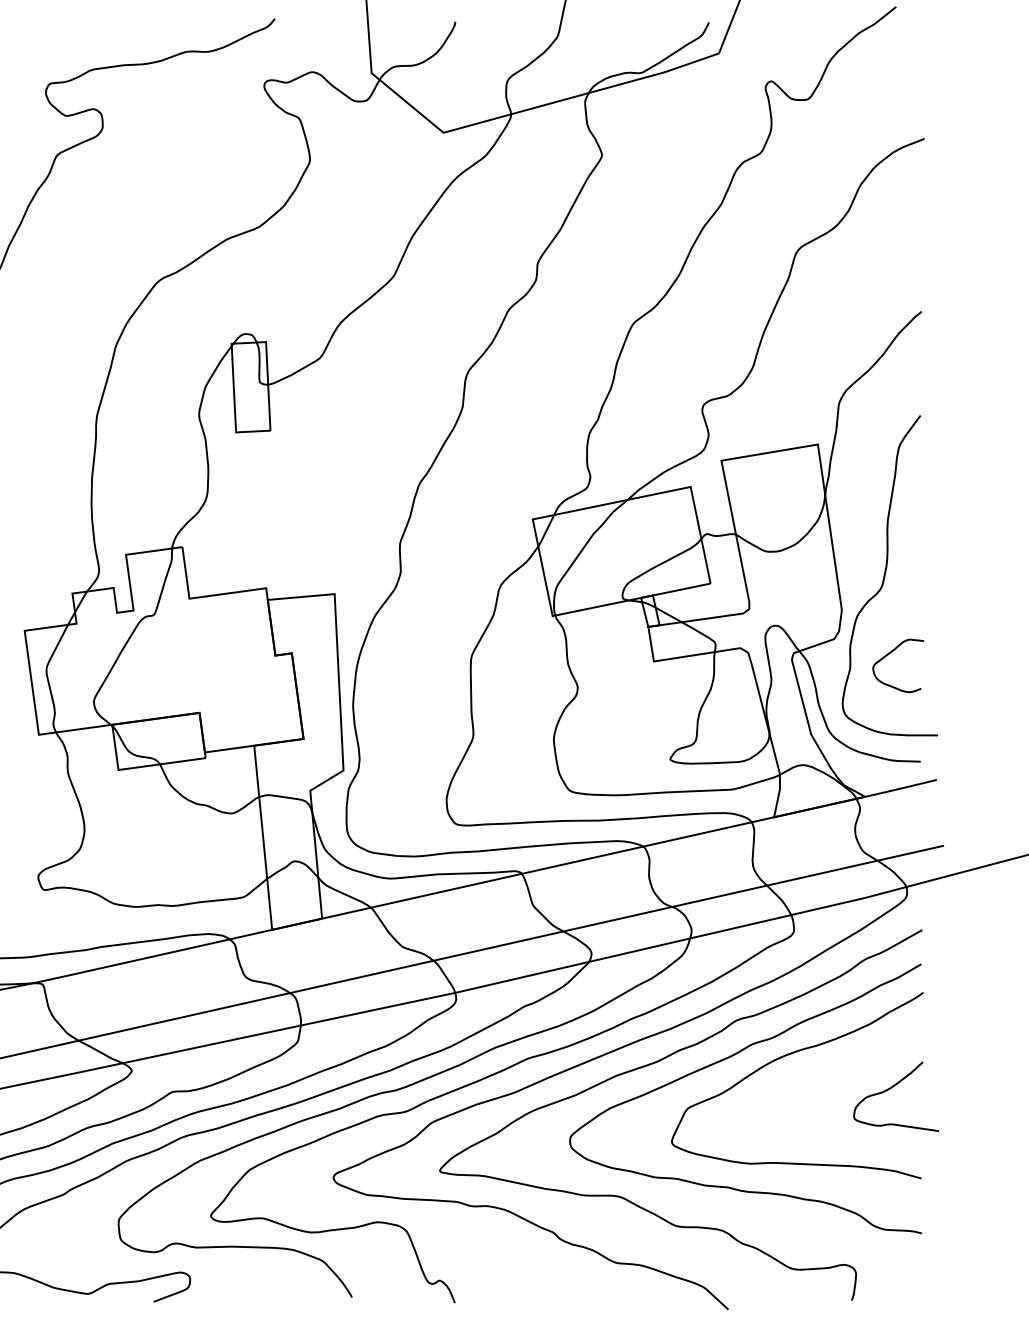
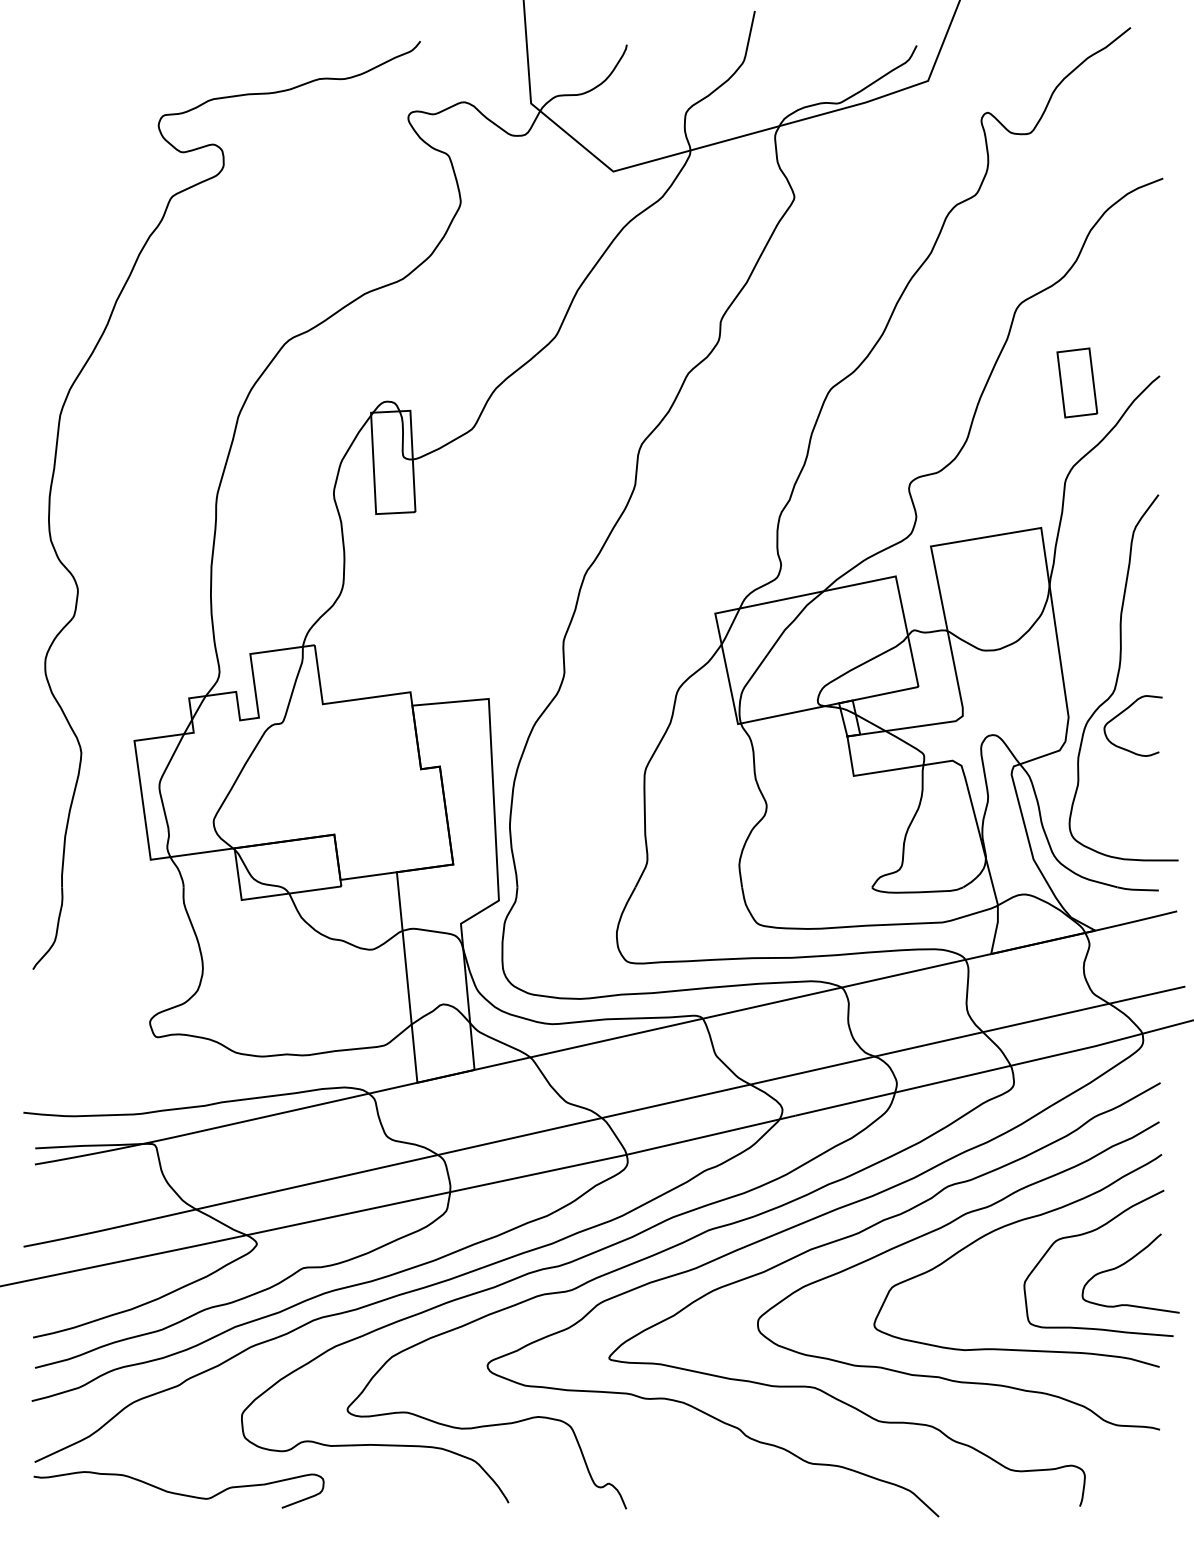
part: (849, 317) -> (1077, 382), added
curve: (889, 654) -> (1122, 713), moved
curve: (859, 1061) -> (1088, 1233), added

